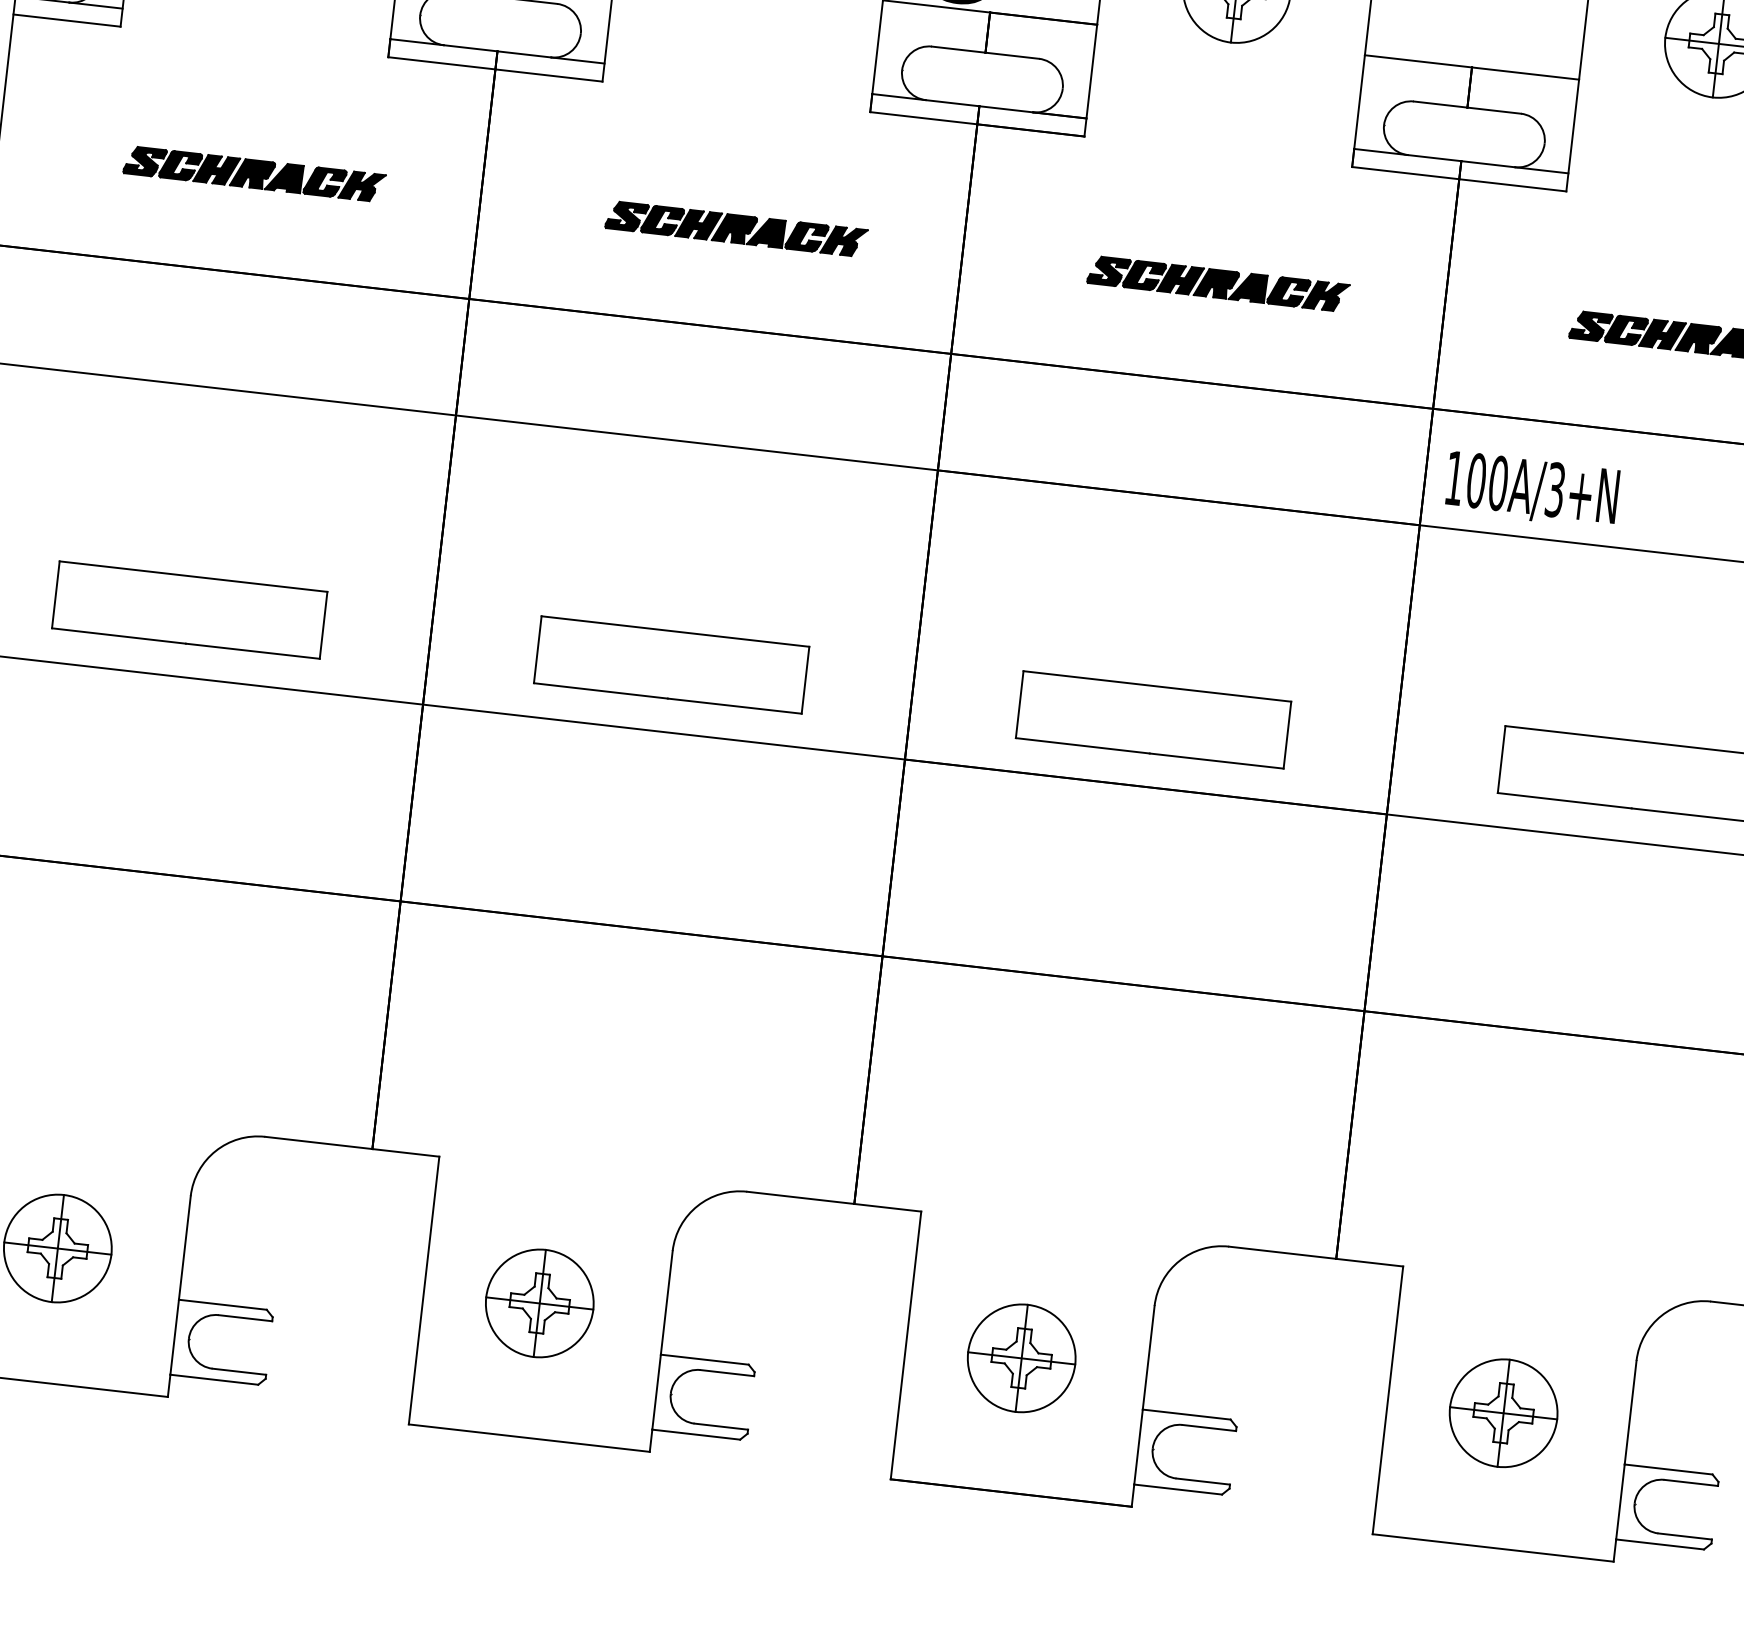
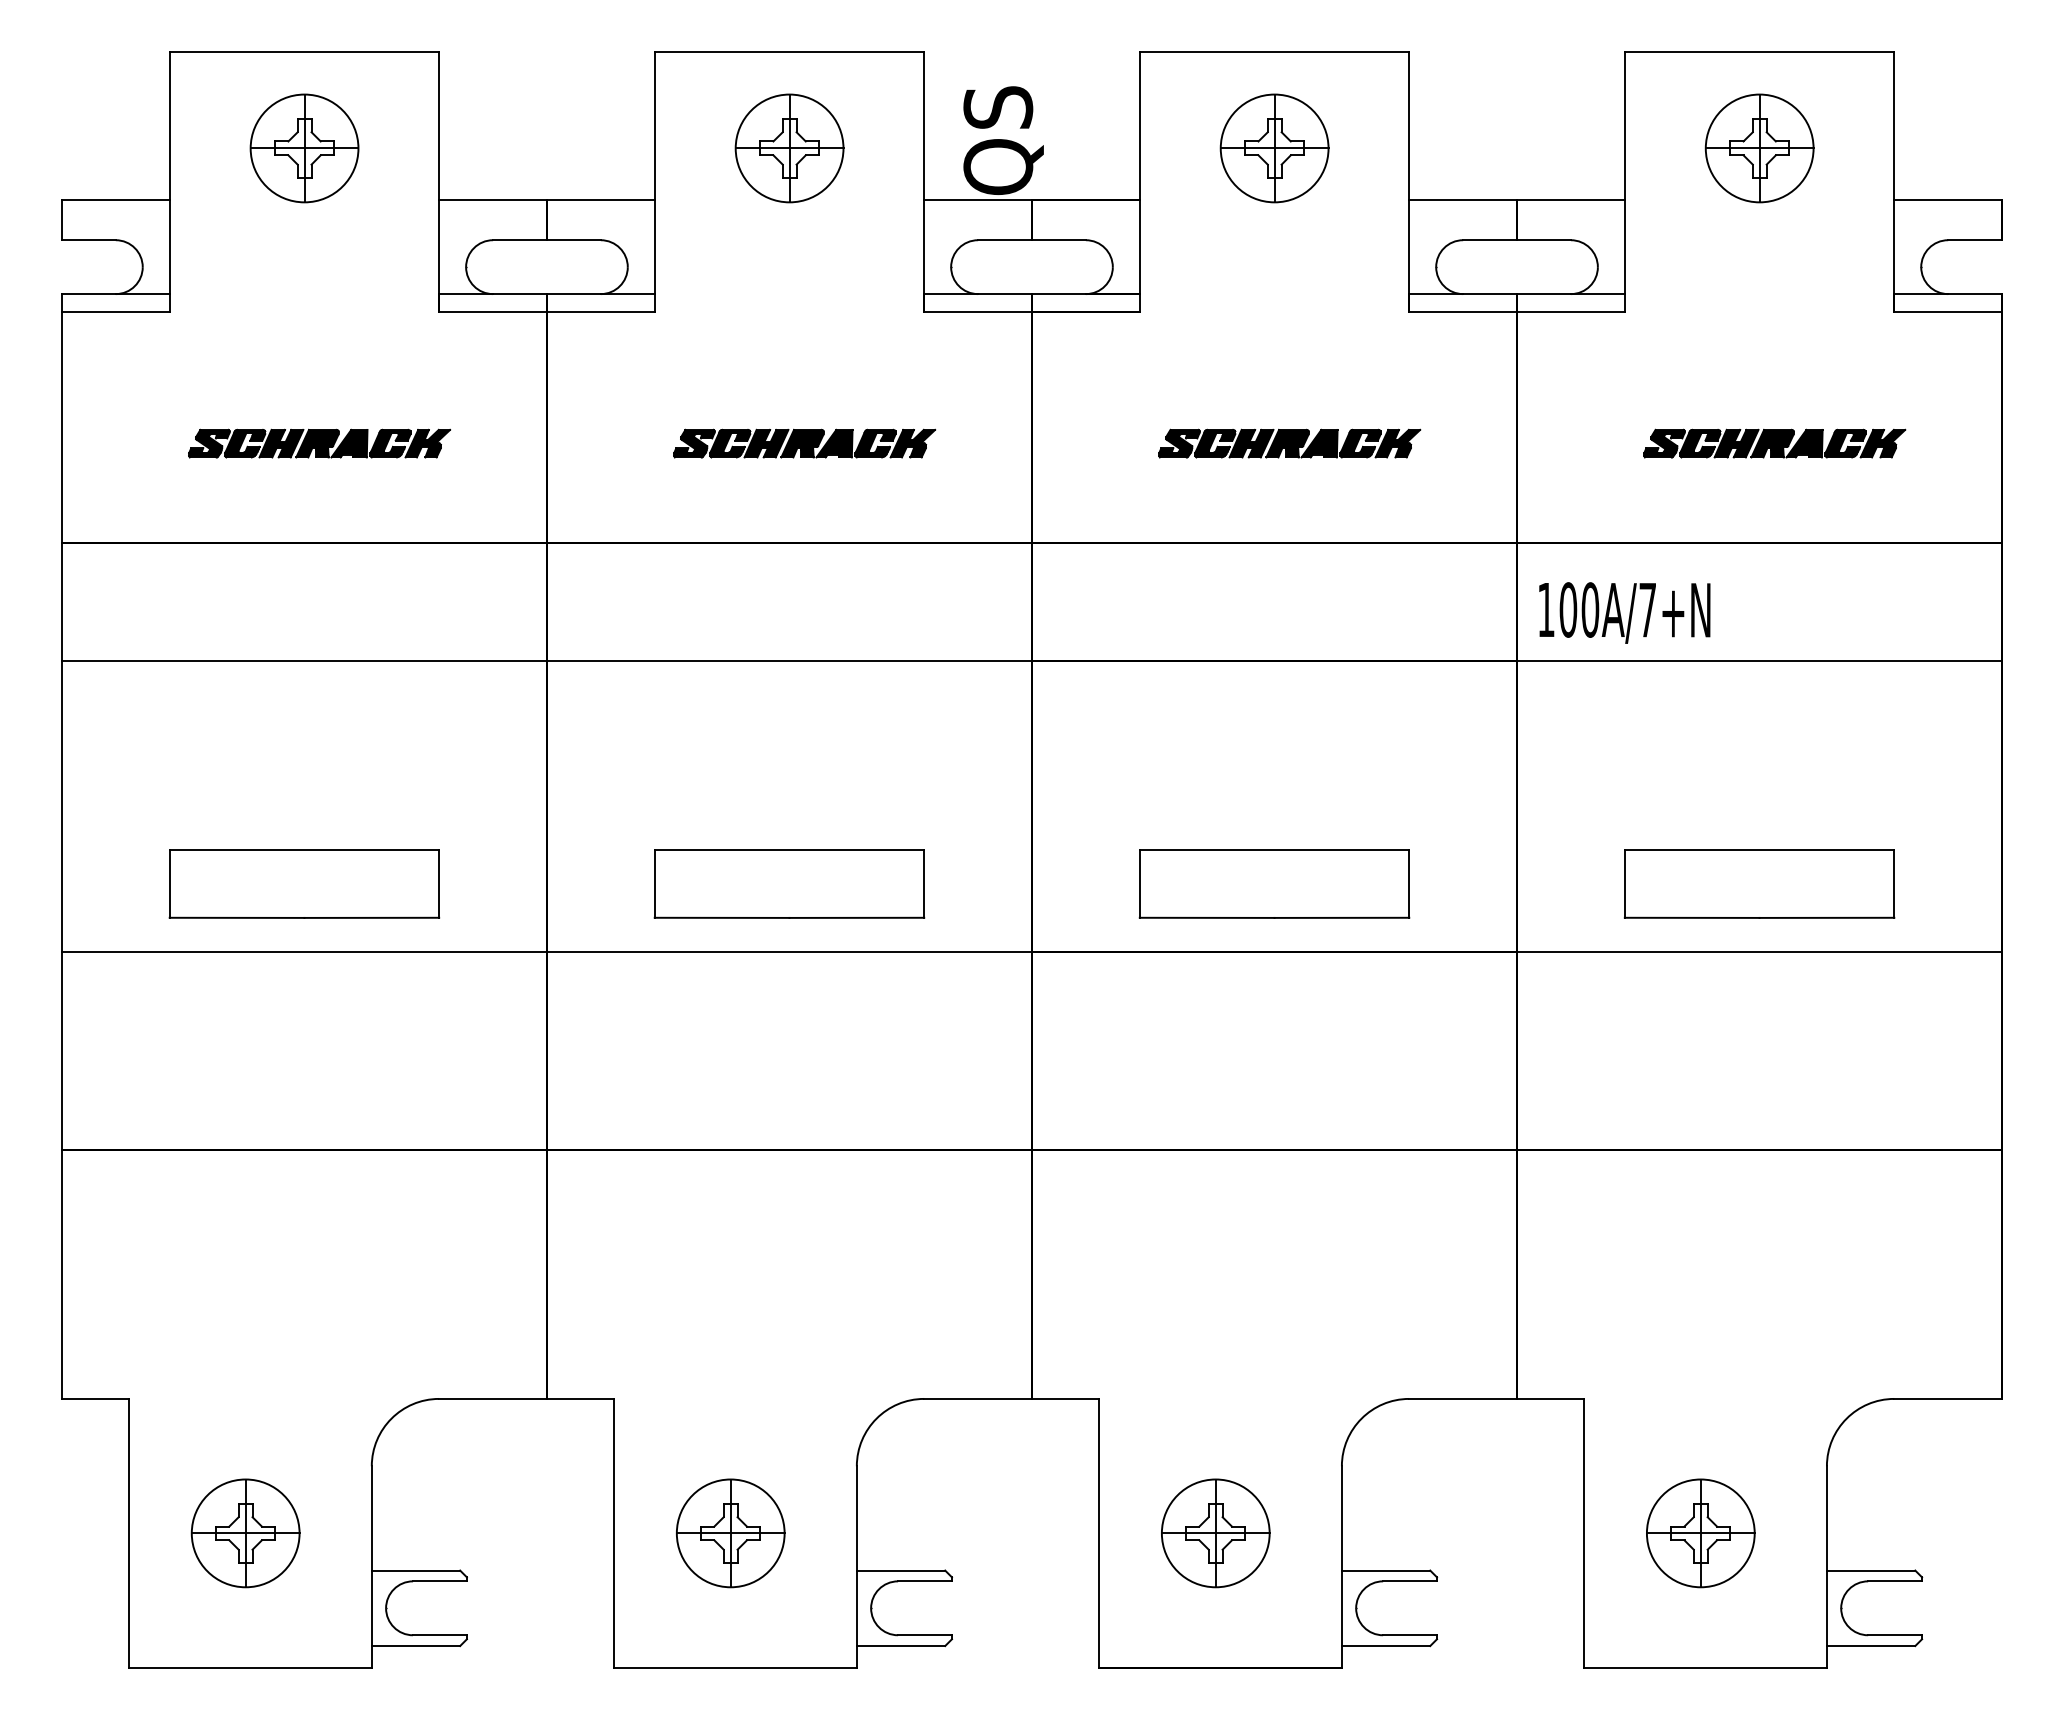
text: (1555, 490) -> (1647, 610), 100A/3+N -> 100A/7+N

